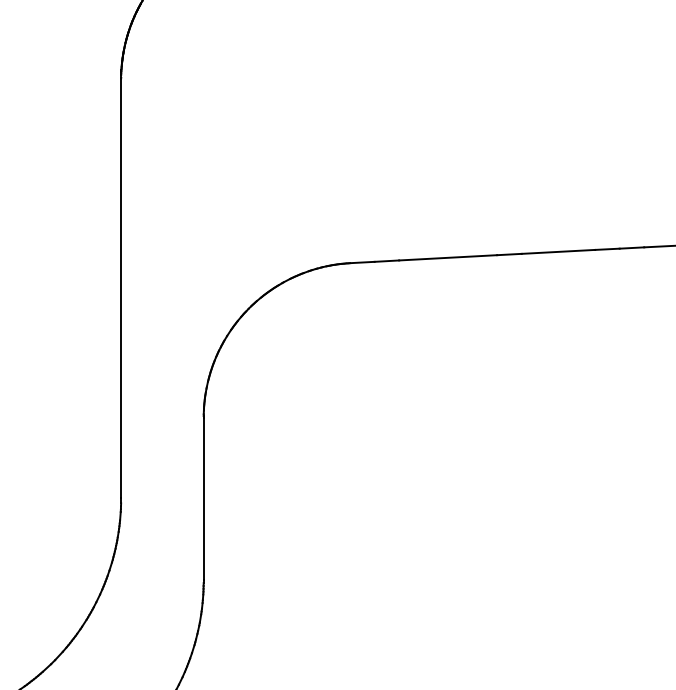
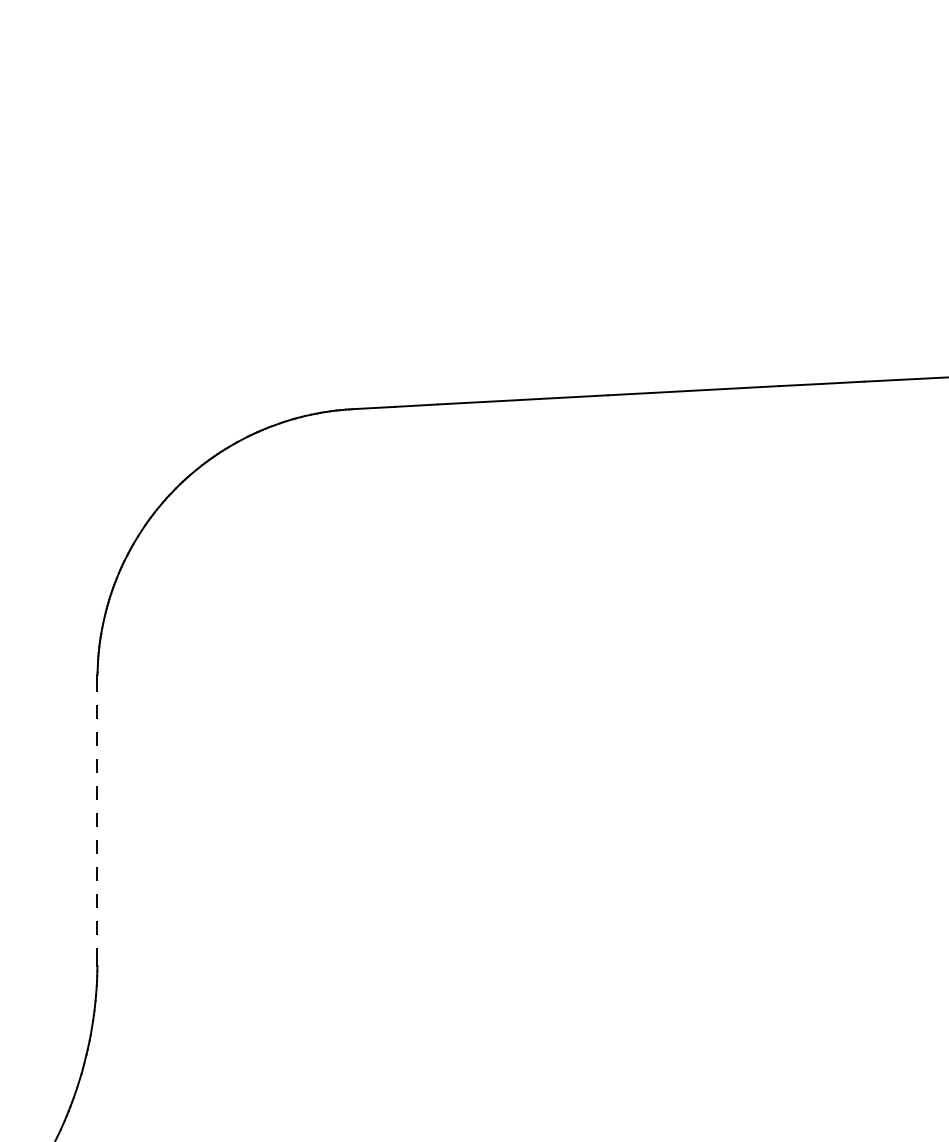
line: (203, 499) -> (97, 820), solid -> dashed

